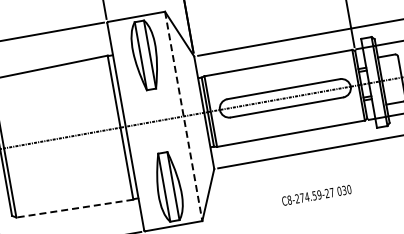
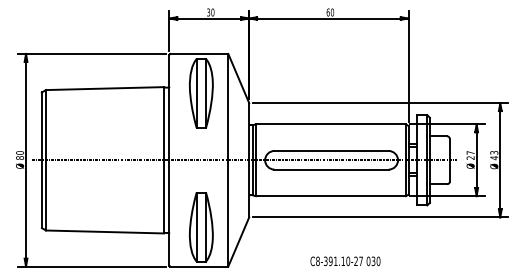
line: (183, 116) -> (228, 160), dashed -> solid
text: (307, 197) -> (336, 261), C8-274.59-27 -> C8-391.10-27
line: (74, 208) -> (104, 231), dashed -> solid

